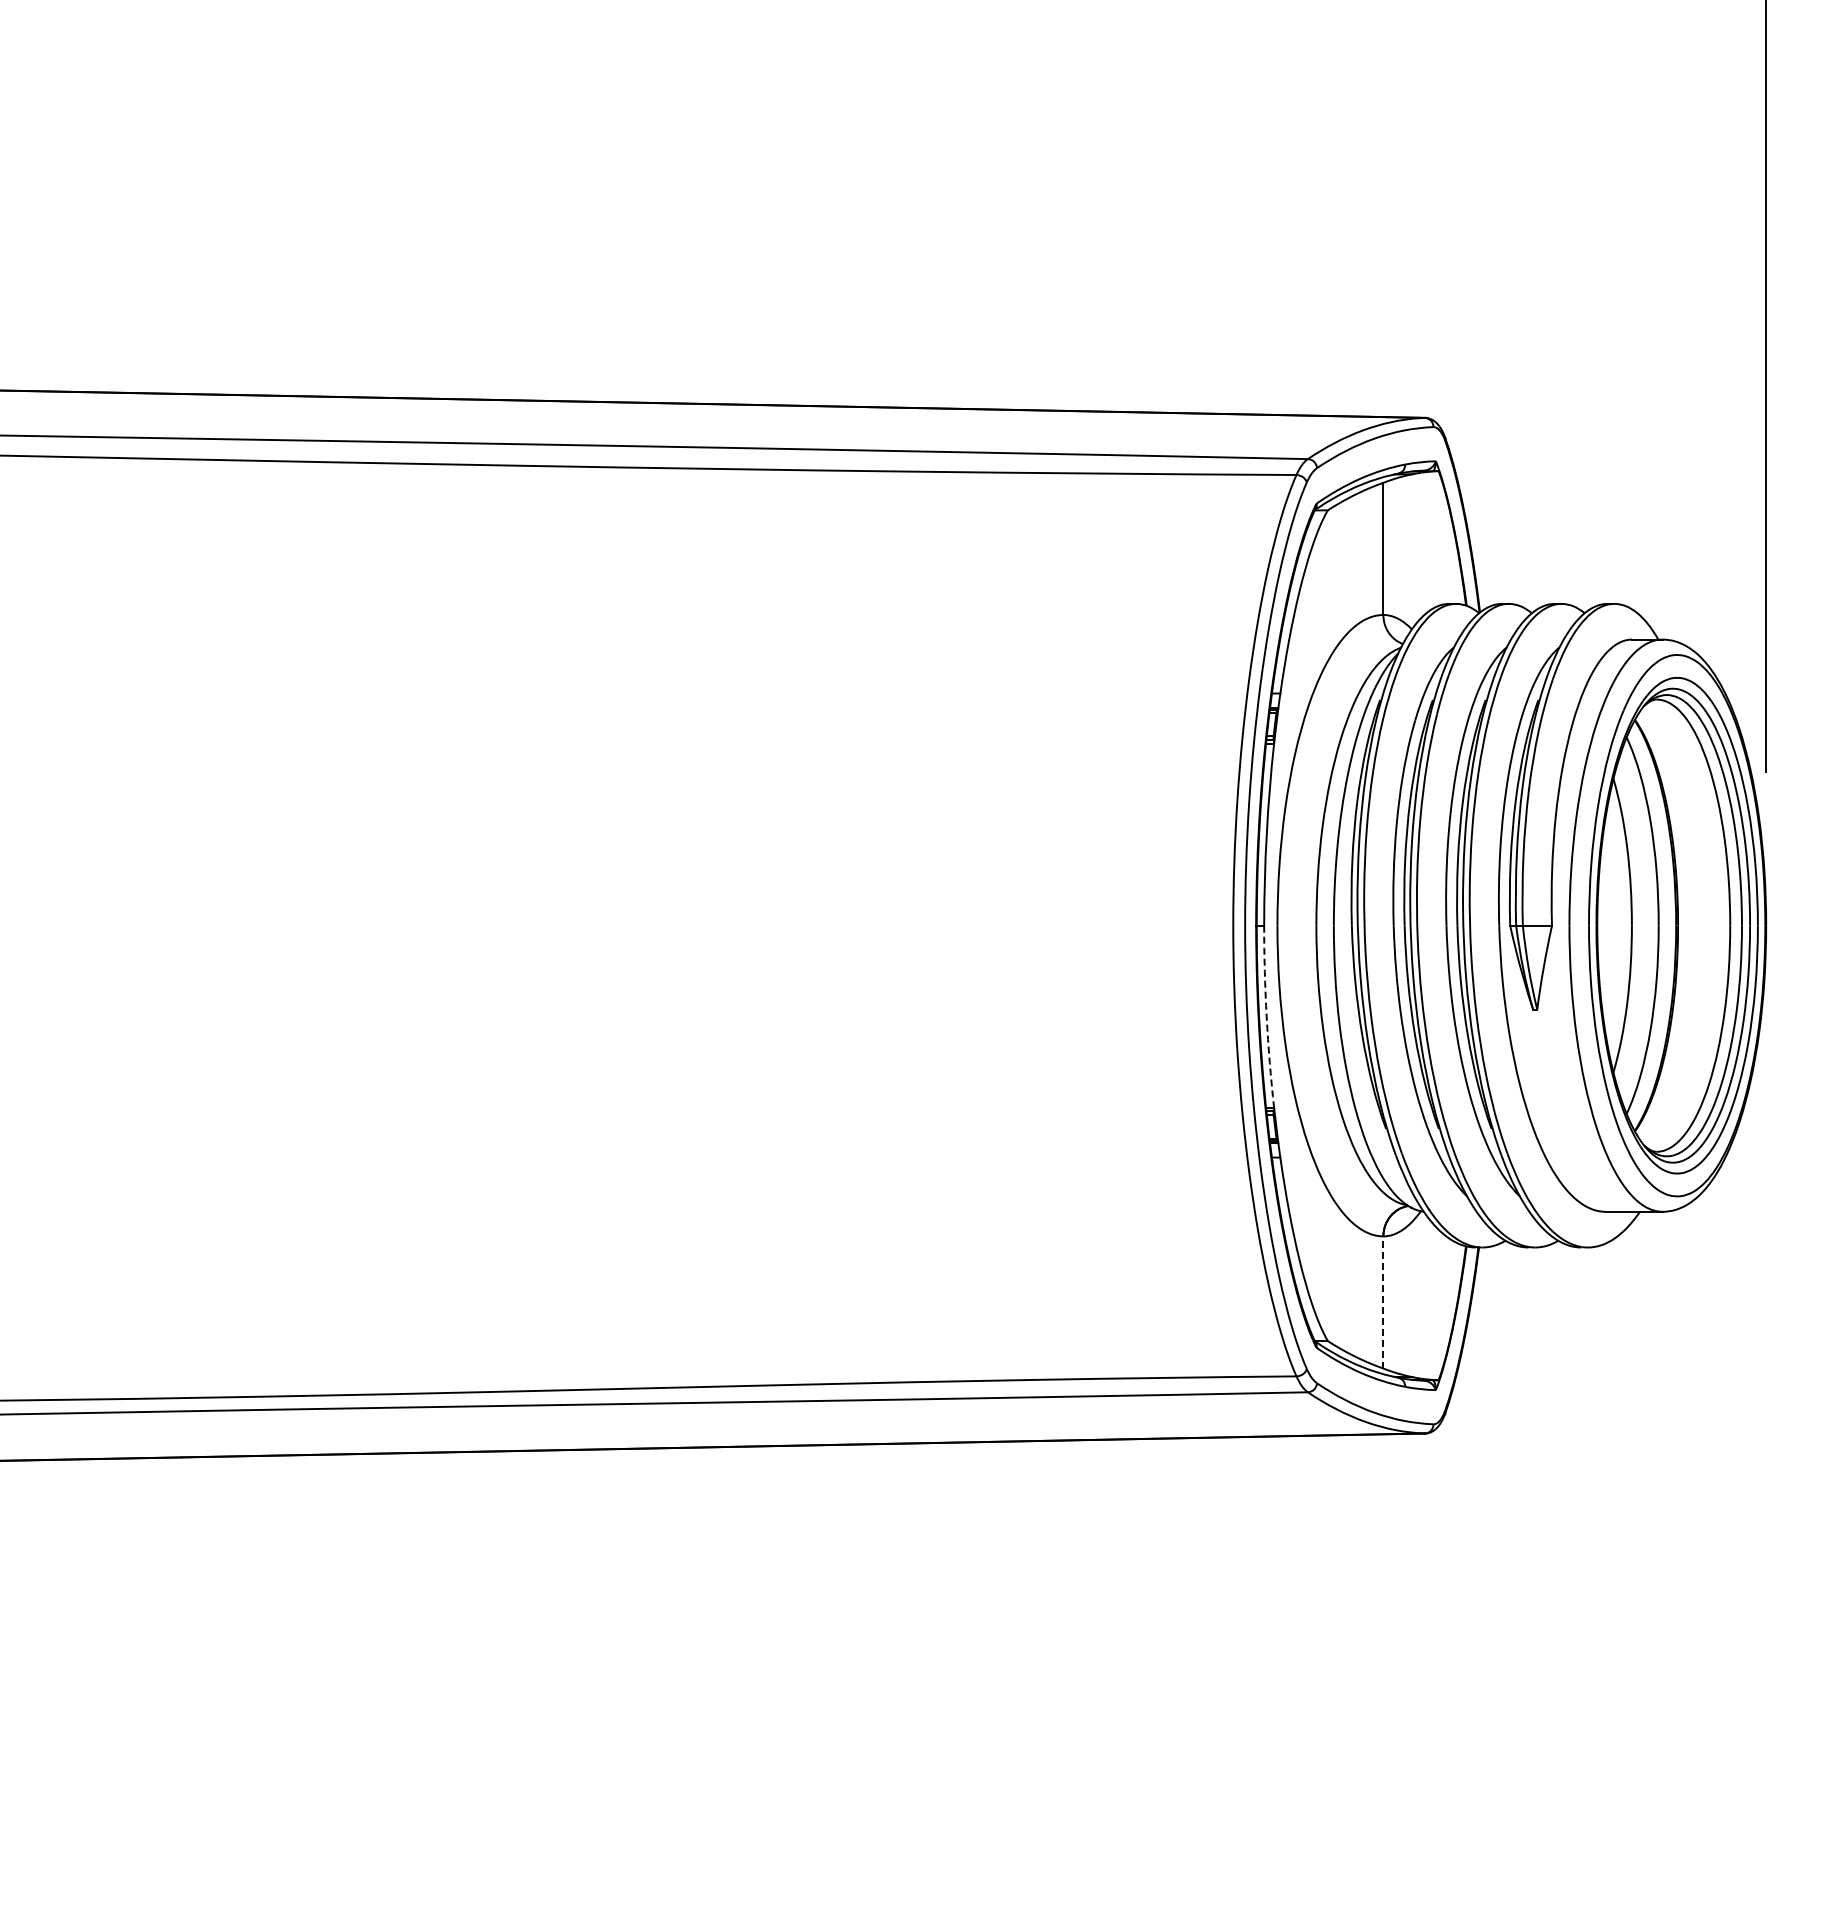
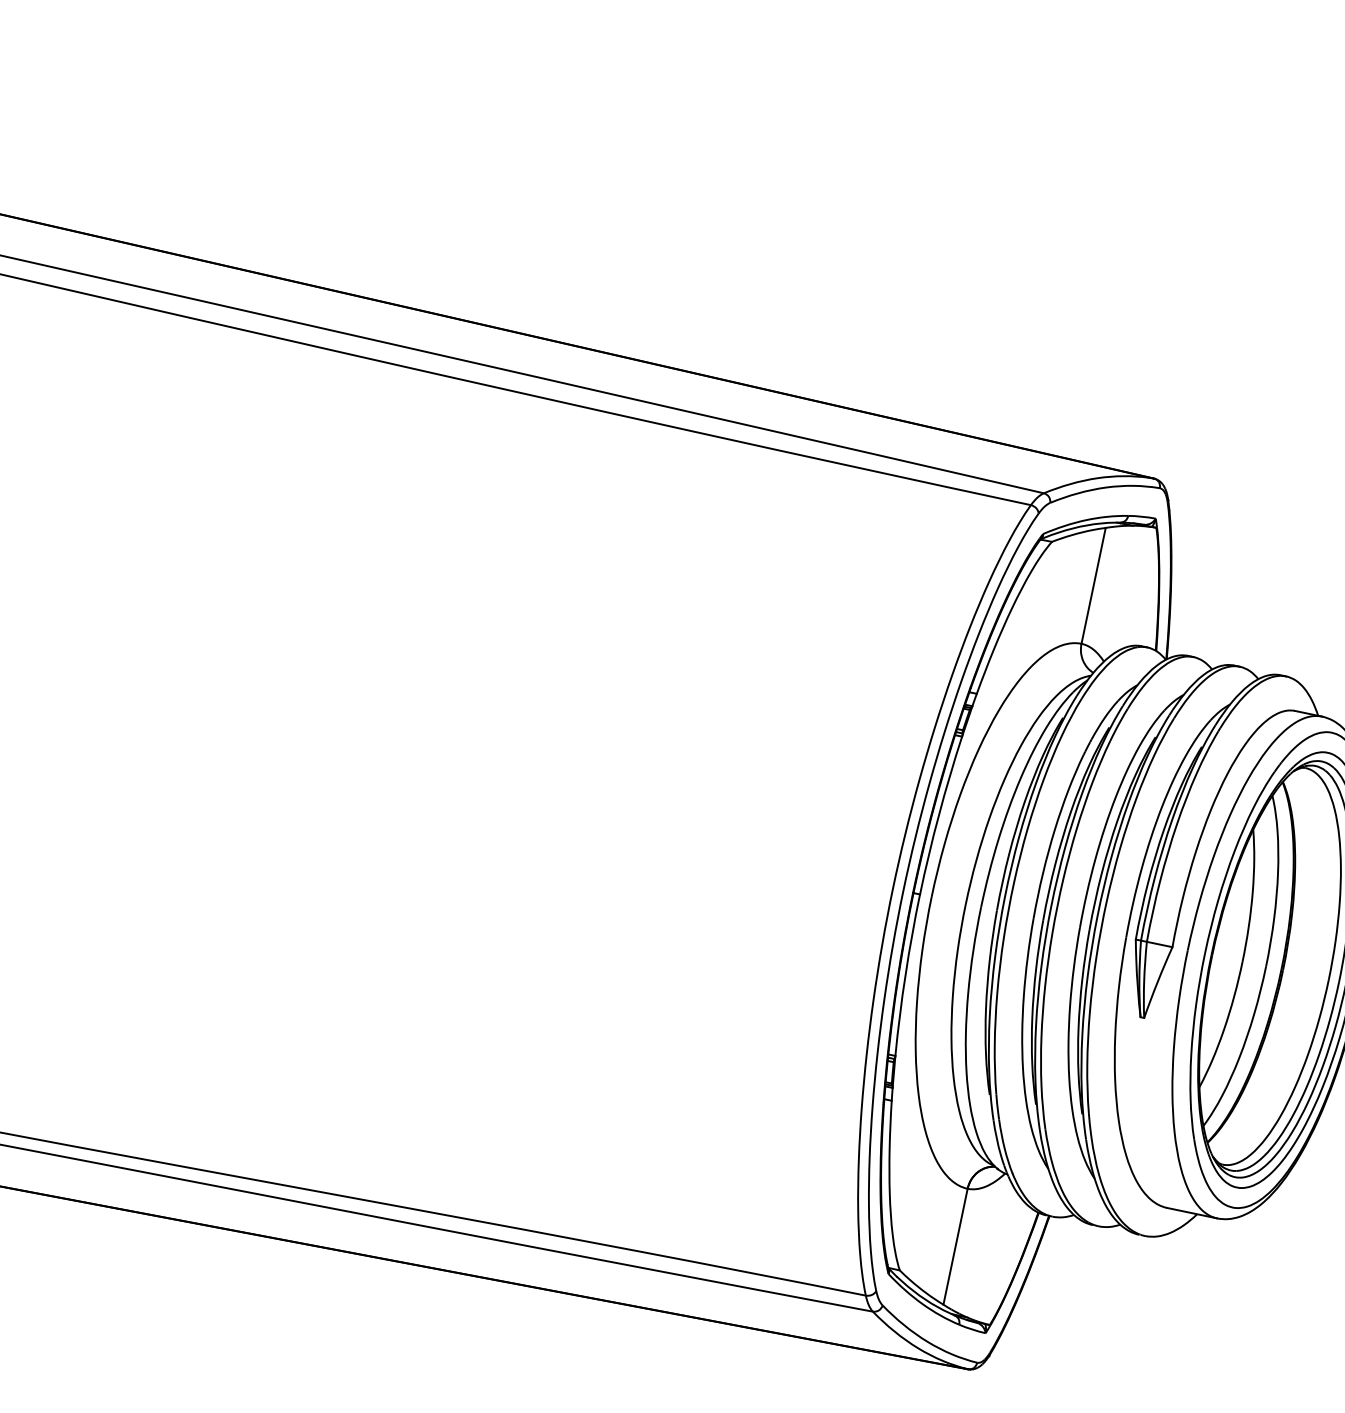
arc: (1266, 1016) -> (905, 974), dashed -> solid
line: (1383, 1301) -> (955, 1245), dashed -> solid

